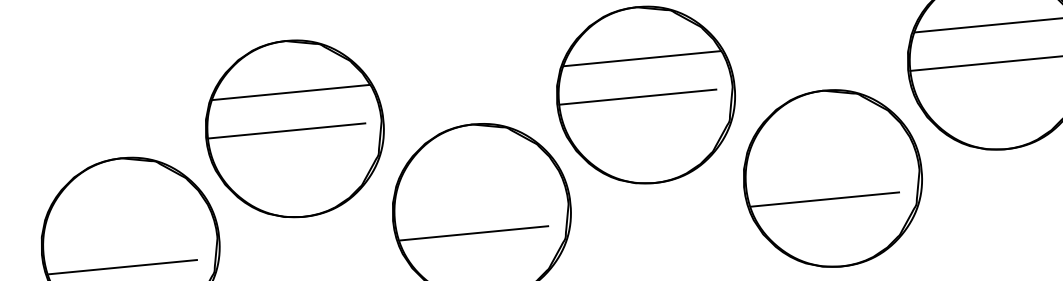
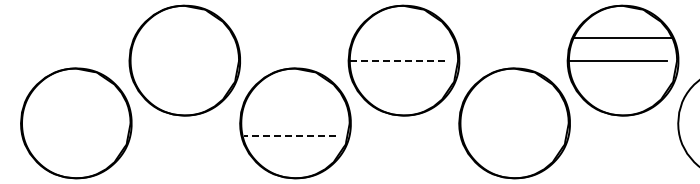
line: (641, 58) -> (403, 37), removed
line: (290, 91) -> (184, 37), removed
line: (637, 97) -> (398, 61), solid -> dashed
line: (286, 131) -> (179, 61), removed
line: (824, 198) -> (508, 135), removed
line: (474, 232) -> (289, 135), solid -> dashed
line: (123, 266) -> (70, 135), removed

